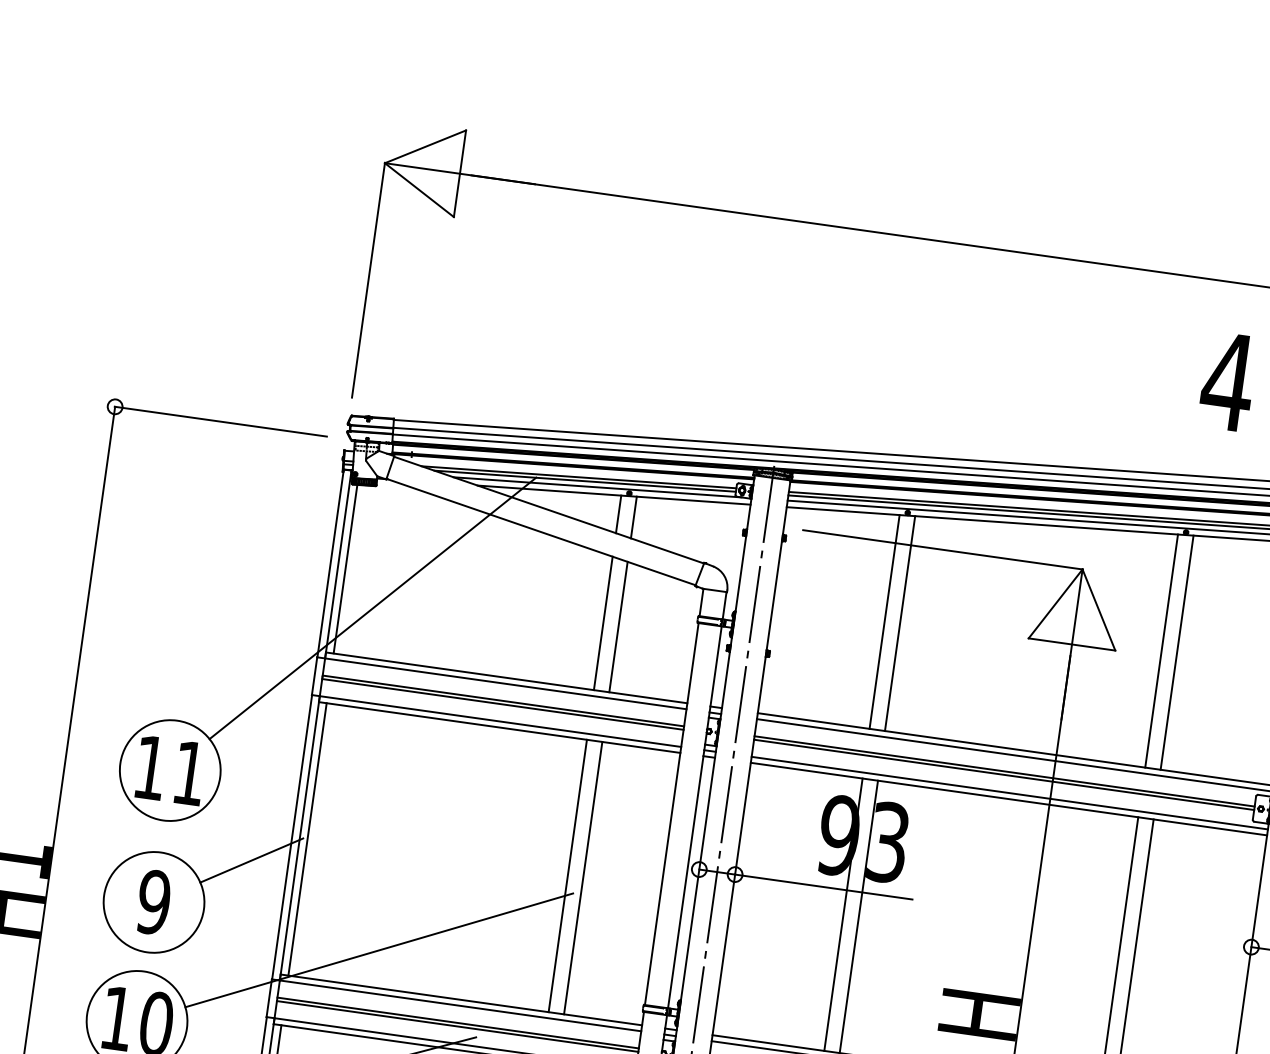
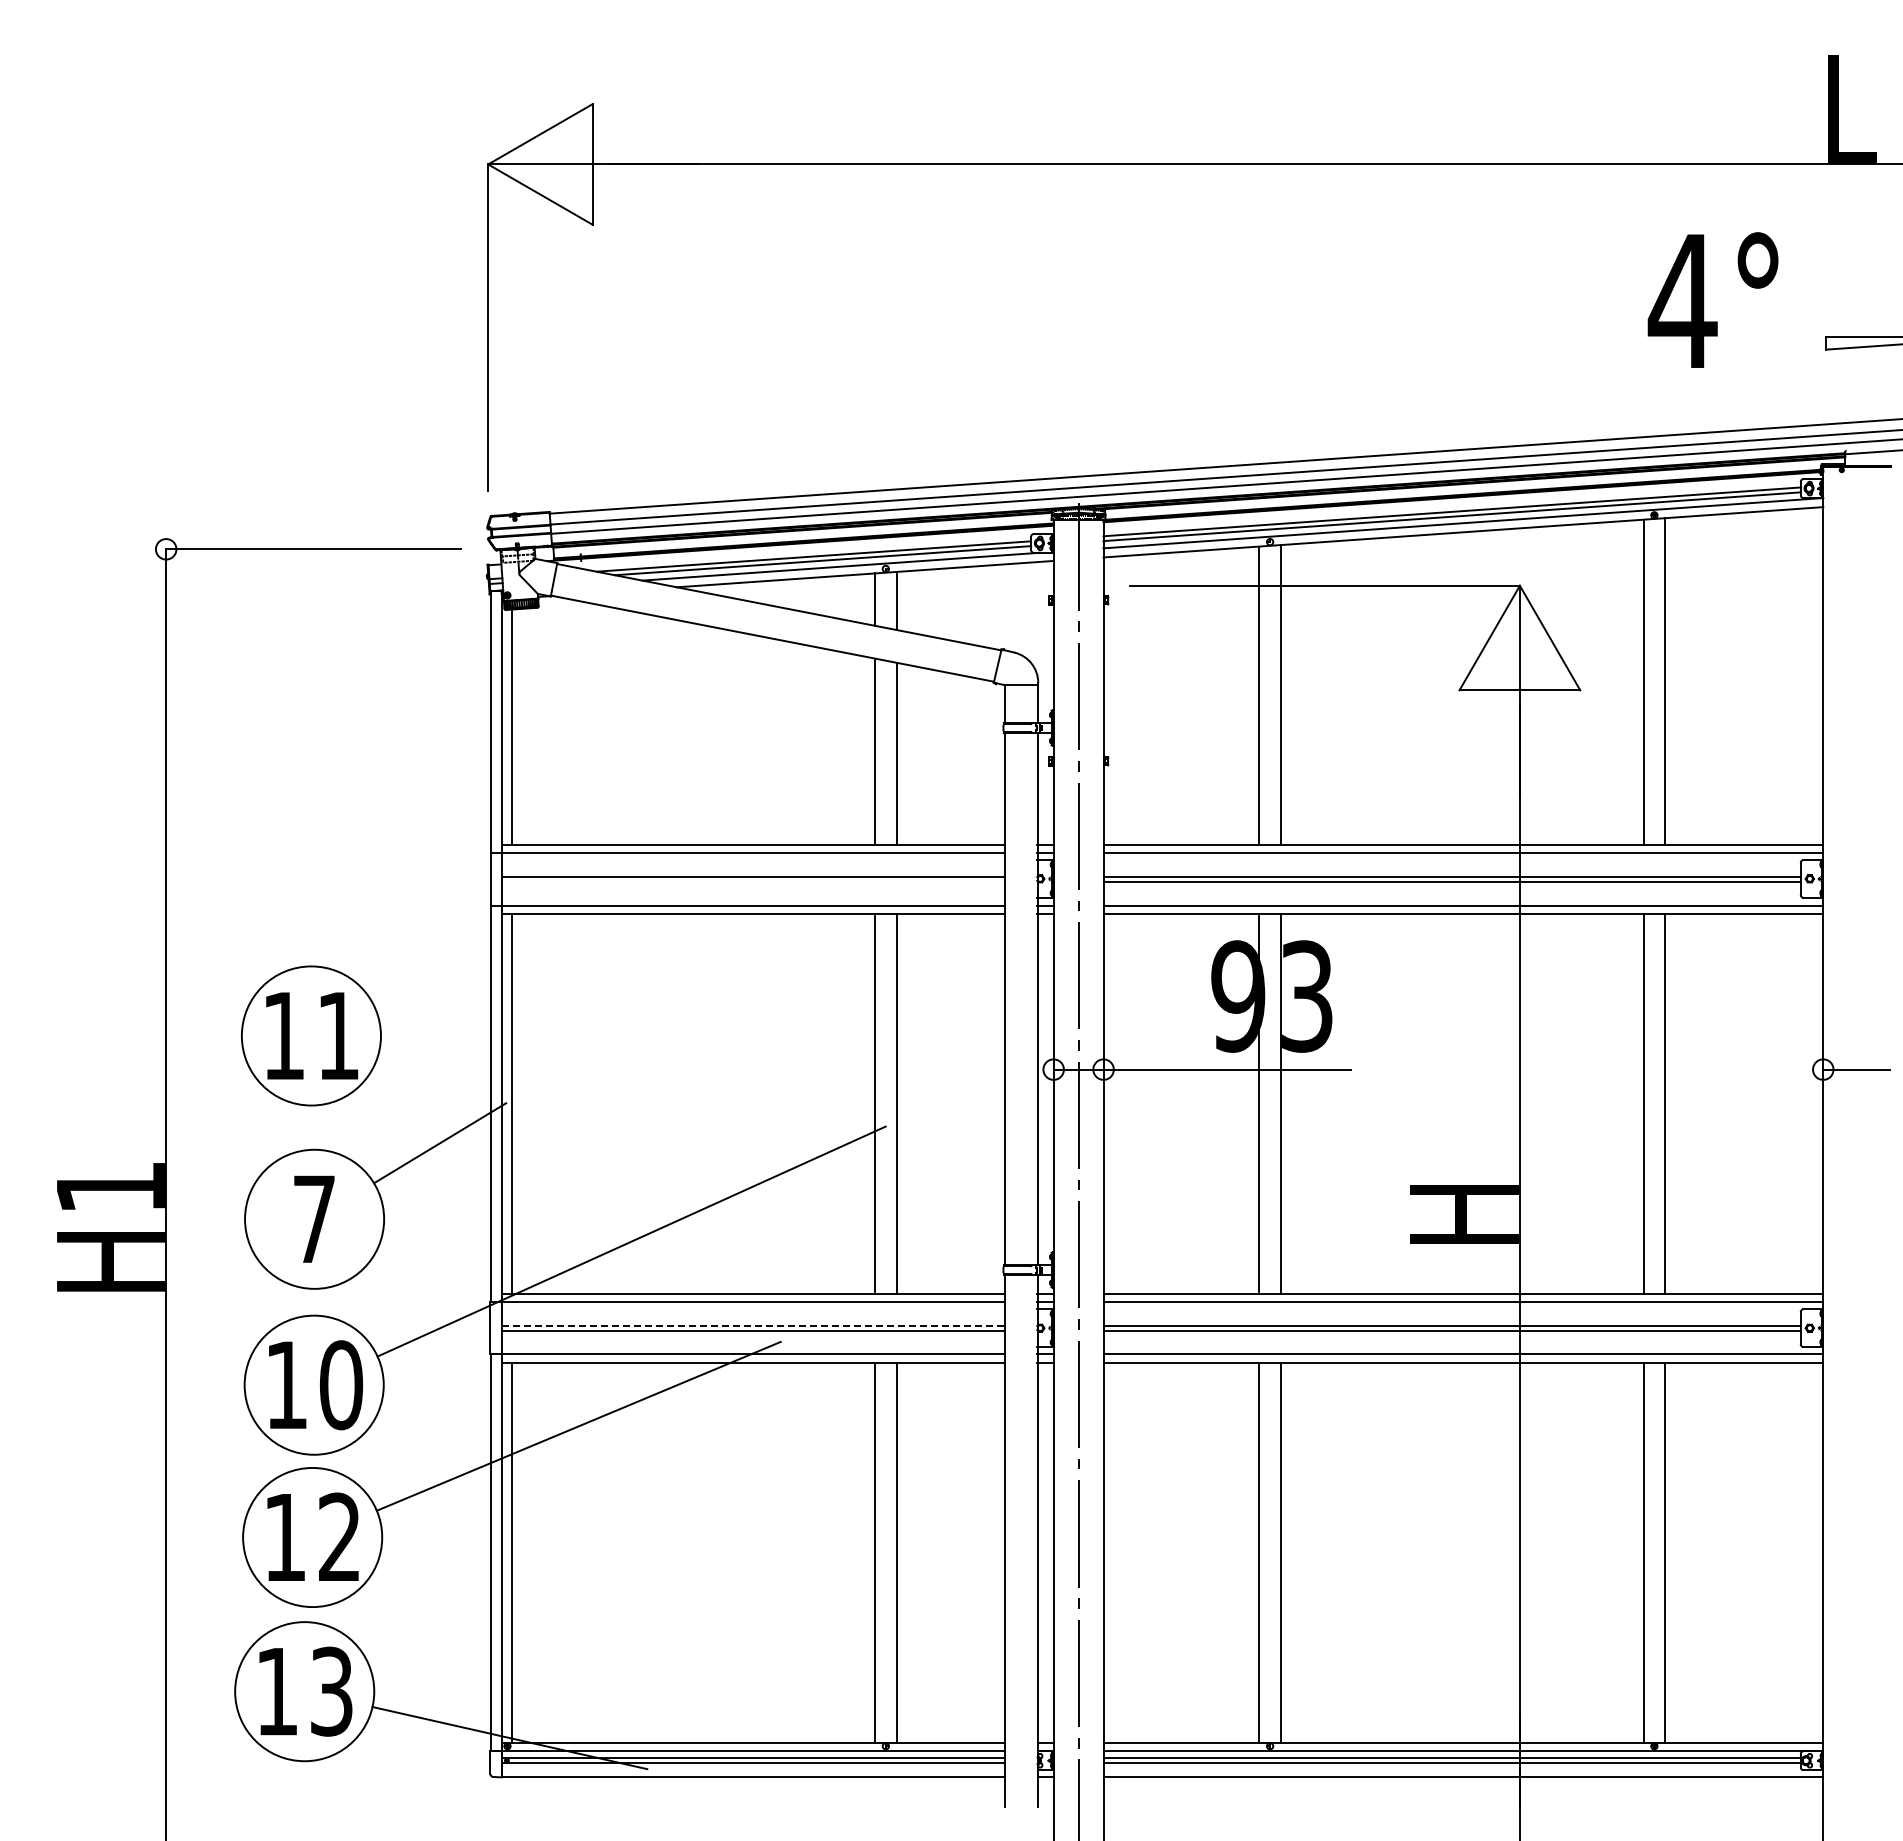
line: (373, 608) -> (557, 775), removed
line: (502, 704) -> (753, 881), removed
text: (153, 902) -> (313, 1219), 9 -> 7
line: (458, 1022) -> (753, 1325), solid -> dashed

